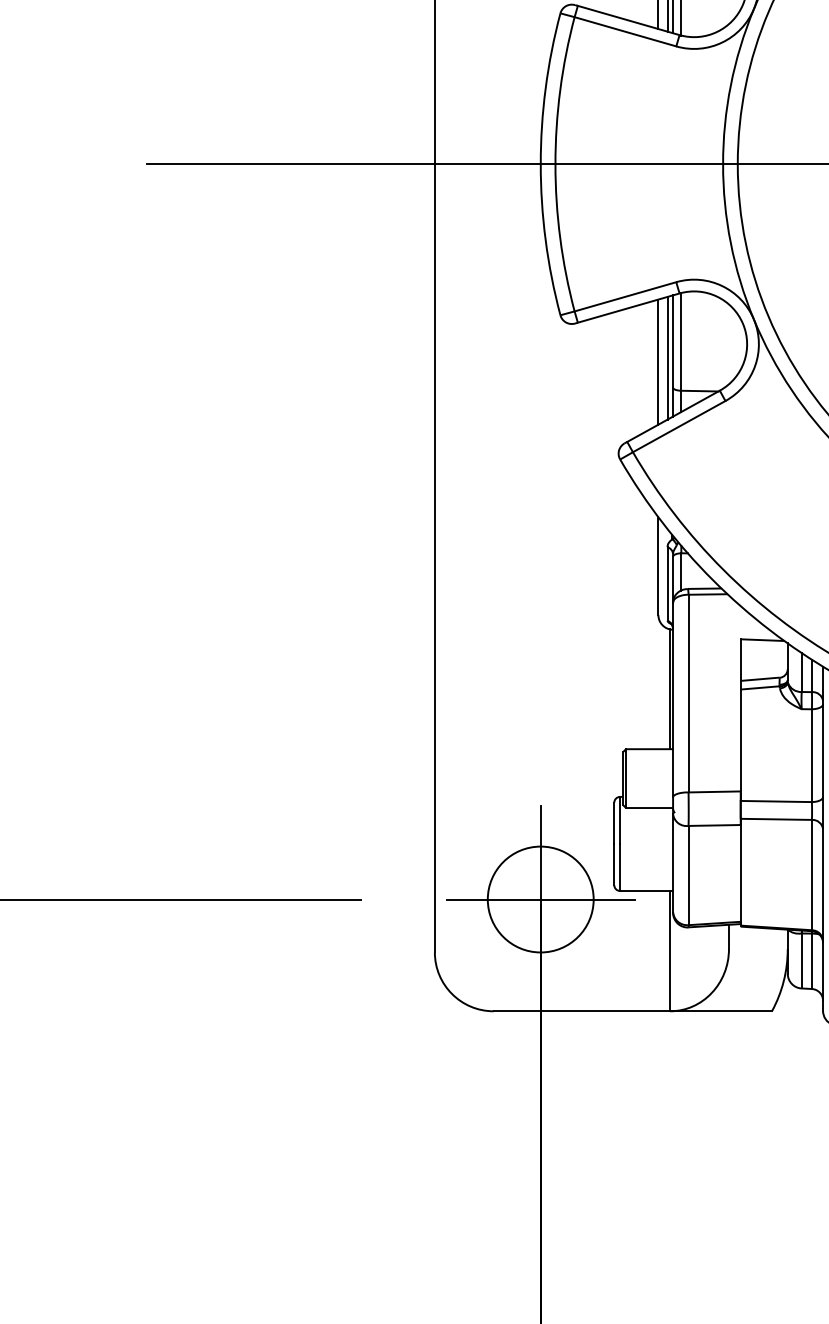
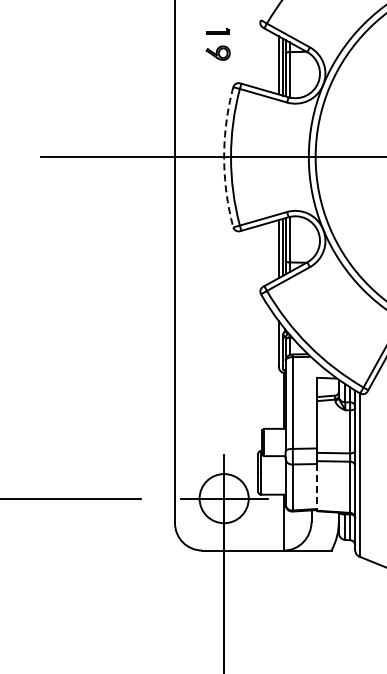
arc: (541, 164) -> (224, 157), solid -> dashed
line: (741, 875) -> (317, 487), solid -> dashed

